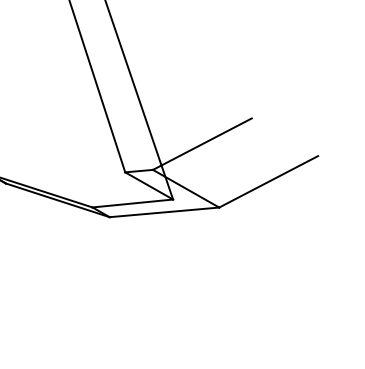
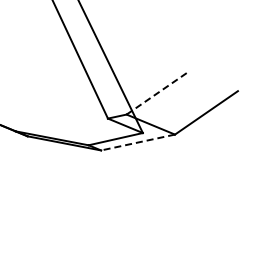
line: (202, 143) -> (158, 92), solid -> dashed
line: (165, 212) -> (138, 142), solid -> dashed

